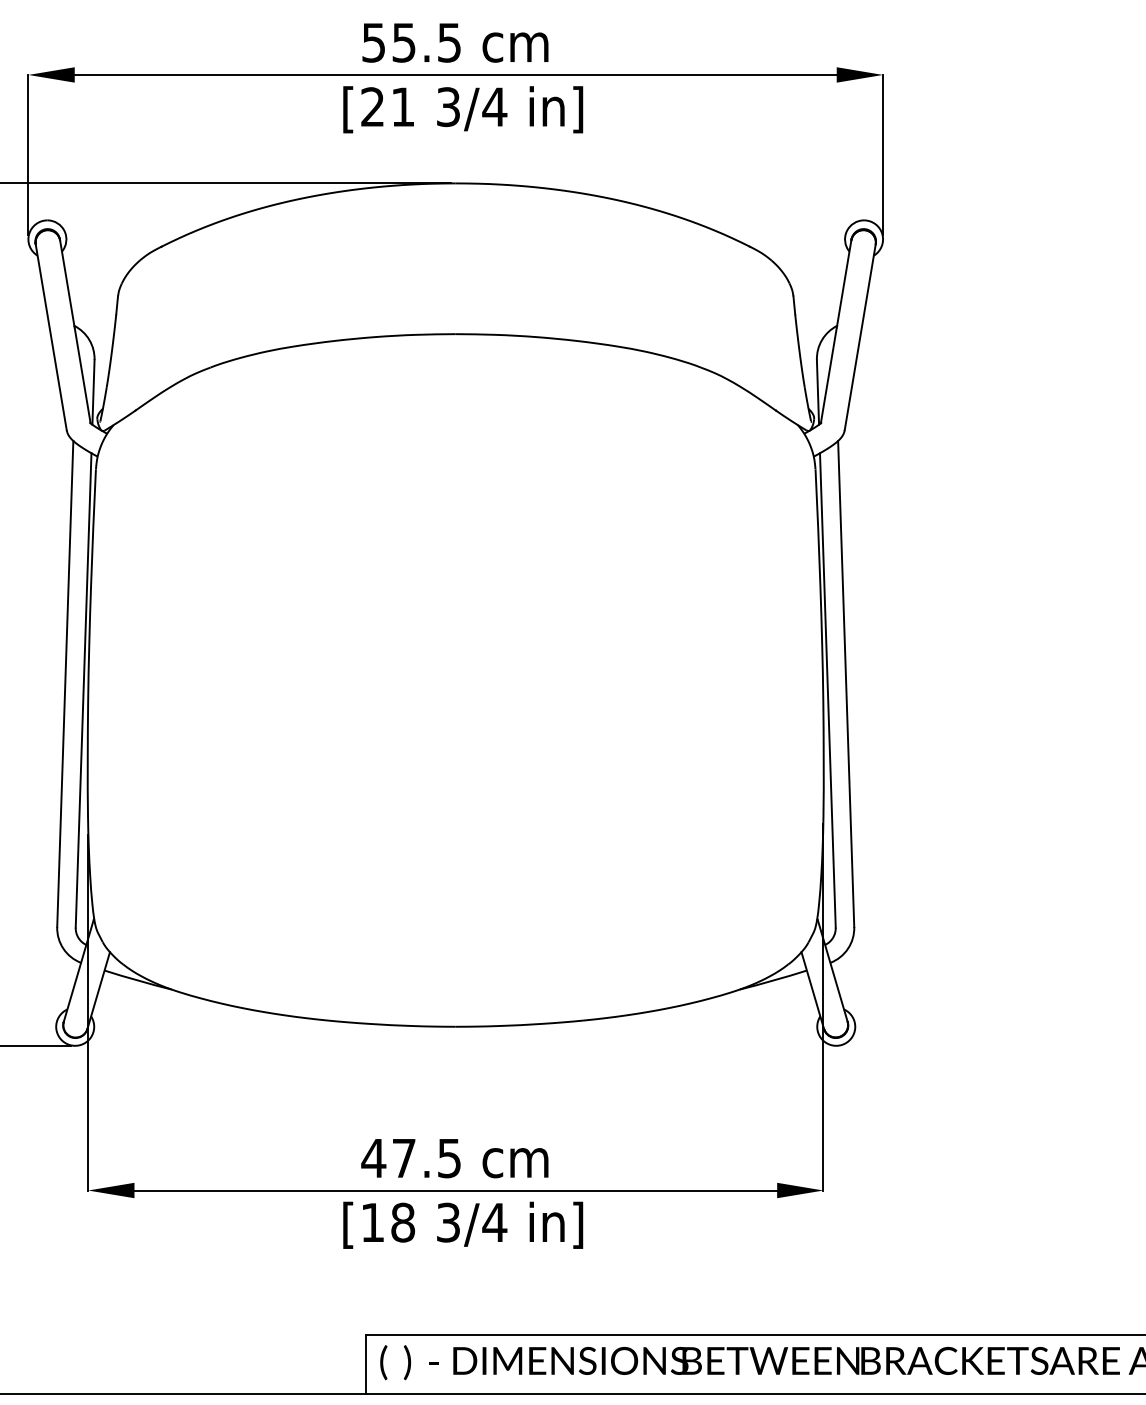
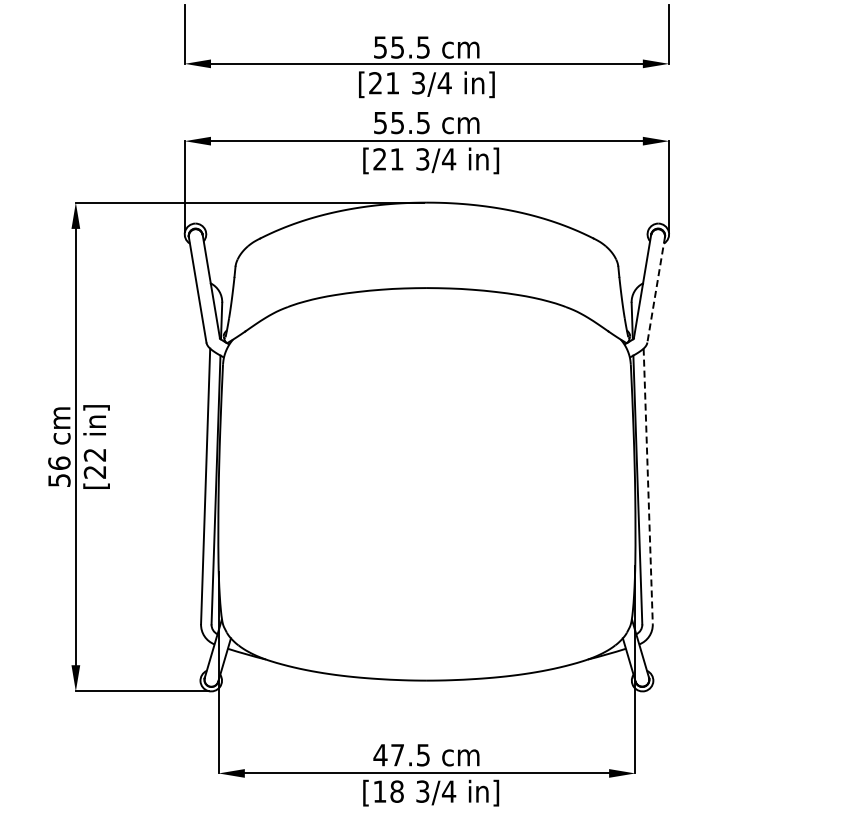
line: (860, 336) -> (656, 289), solid -> dashed
line: (846, 684) -> (648, 486), solid -> dashed

